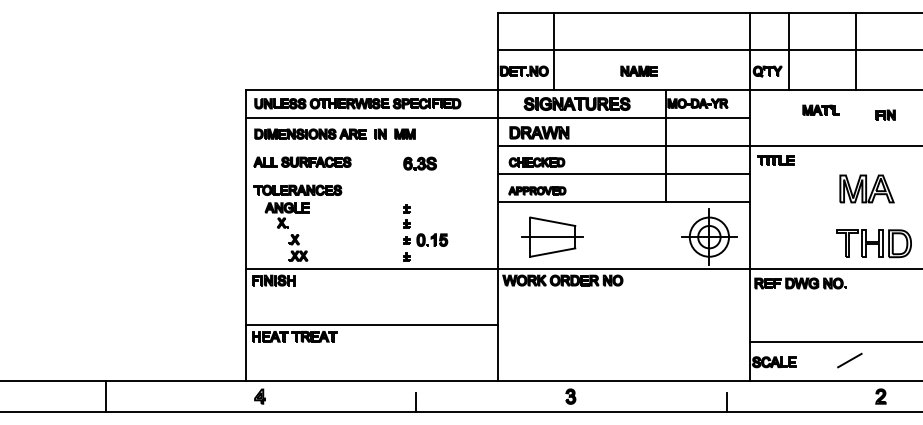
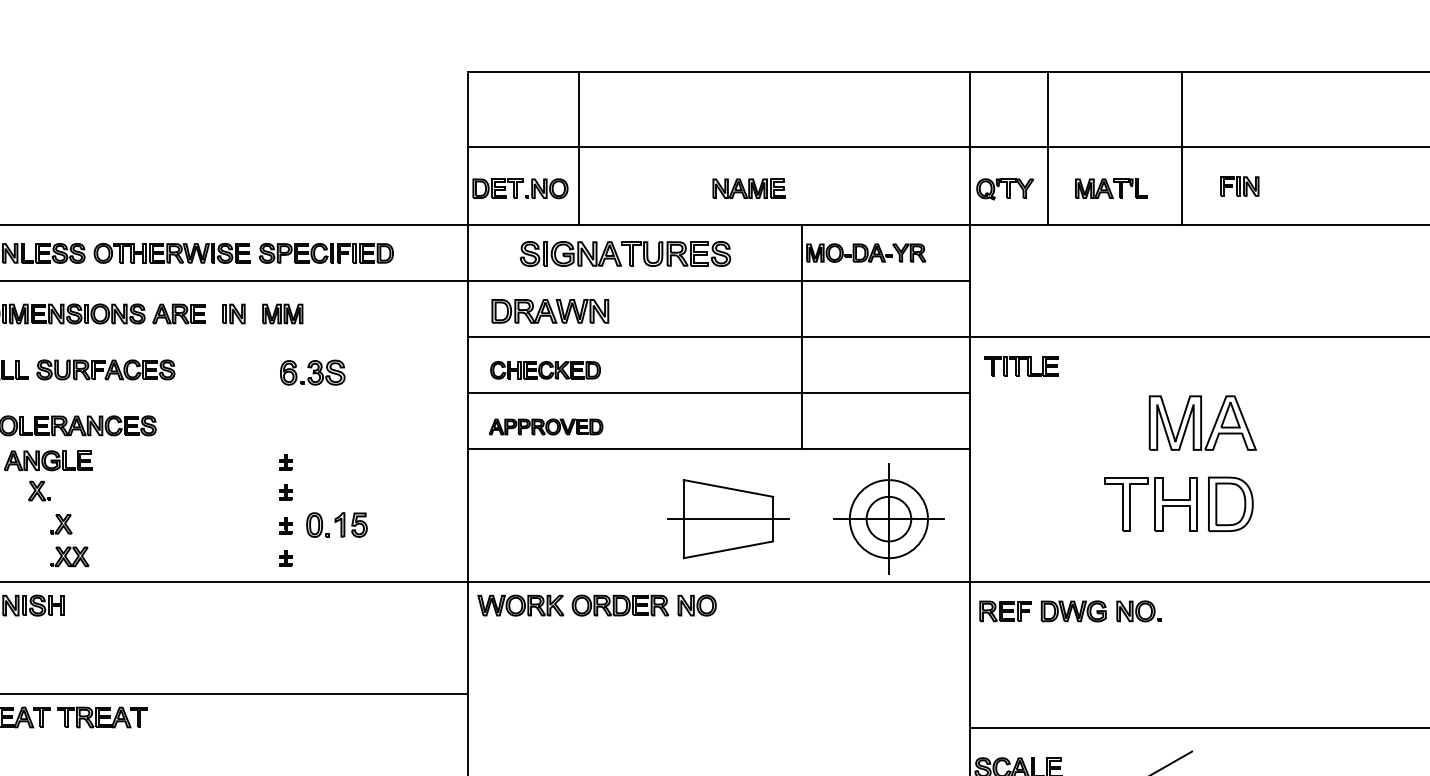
part: (820, 109) -> (1110, 187), moved
part: (885, 114) -> (1239, 185), moved
part: (552, 236) -> (727, 517), moved
part: (873, 243) -> (1177, 503), moved

